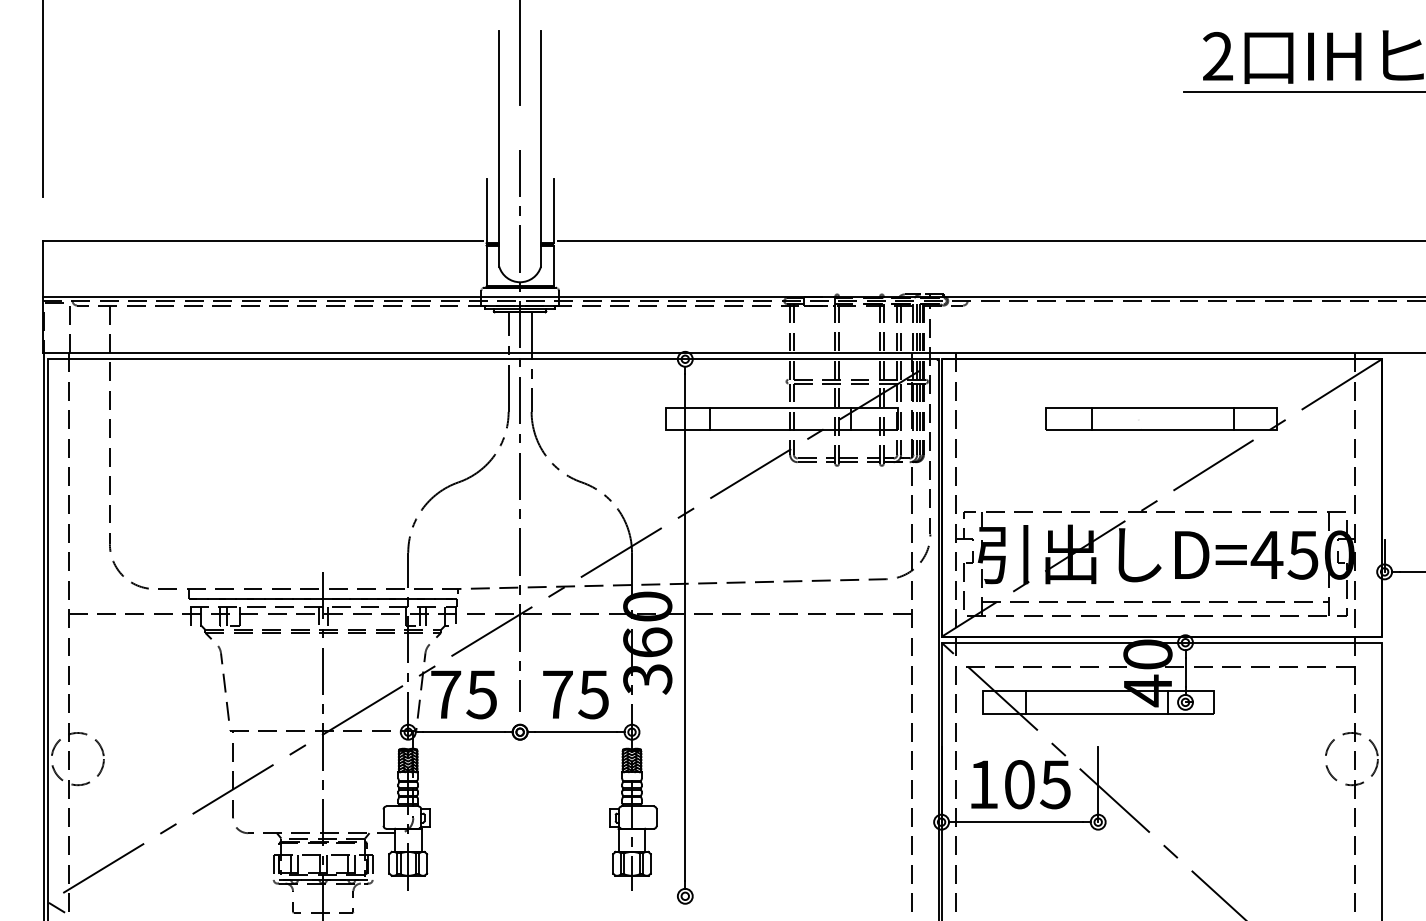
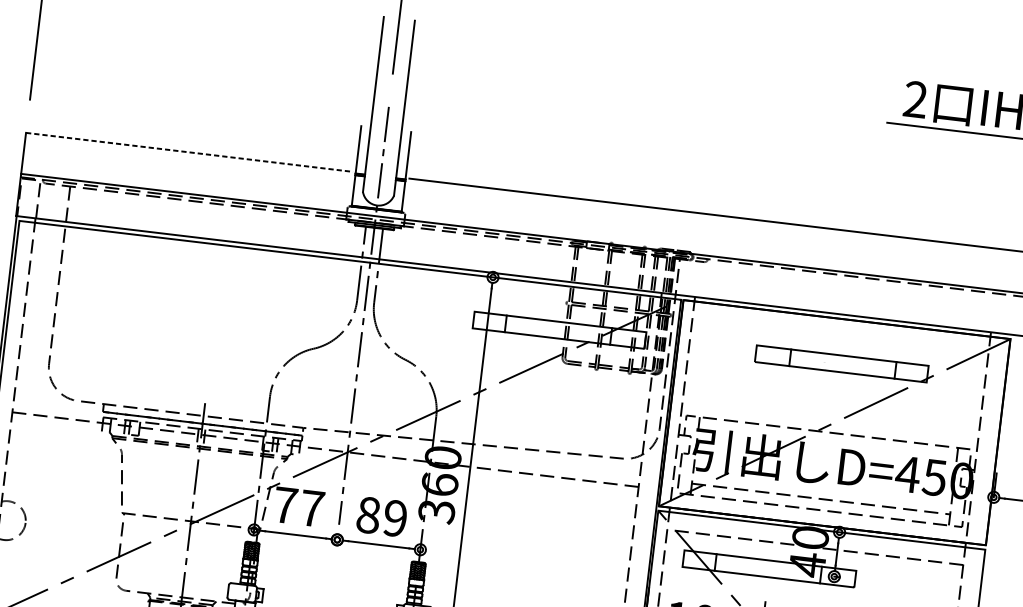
line: (263, 241) -> (190, 152), solid -> dashed
text: (481, 694) -> (311, 508), 75 -> 77
text: (575, 694) -> (381, 516), 75 -> 89

